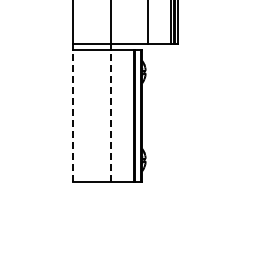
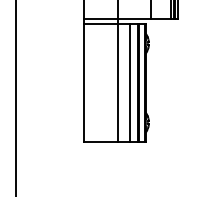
line: (73, 116) -> (84, 83), dashed -> solid
line: (111, 116) -> (118, 83), dashed -> solid
line: (124, 116) -> (129, 83), added

